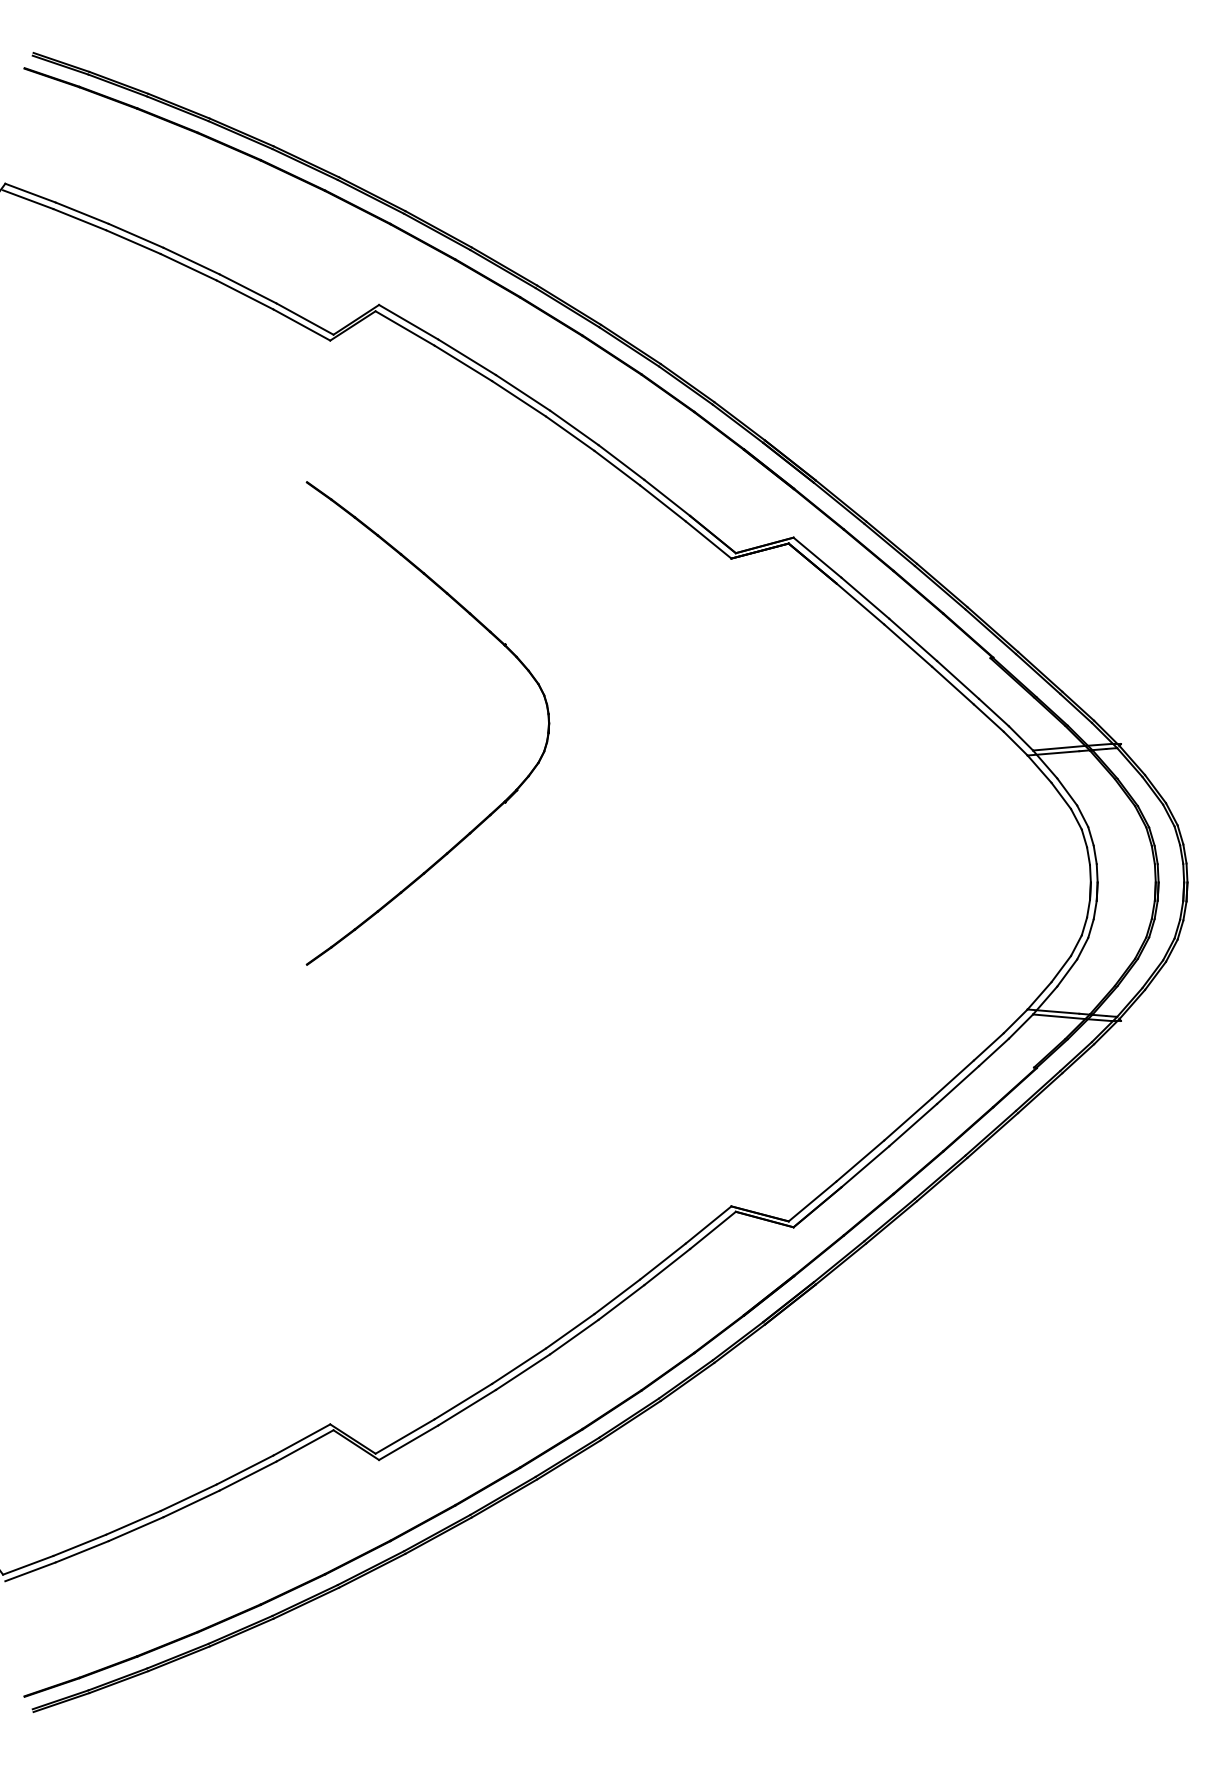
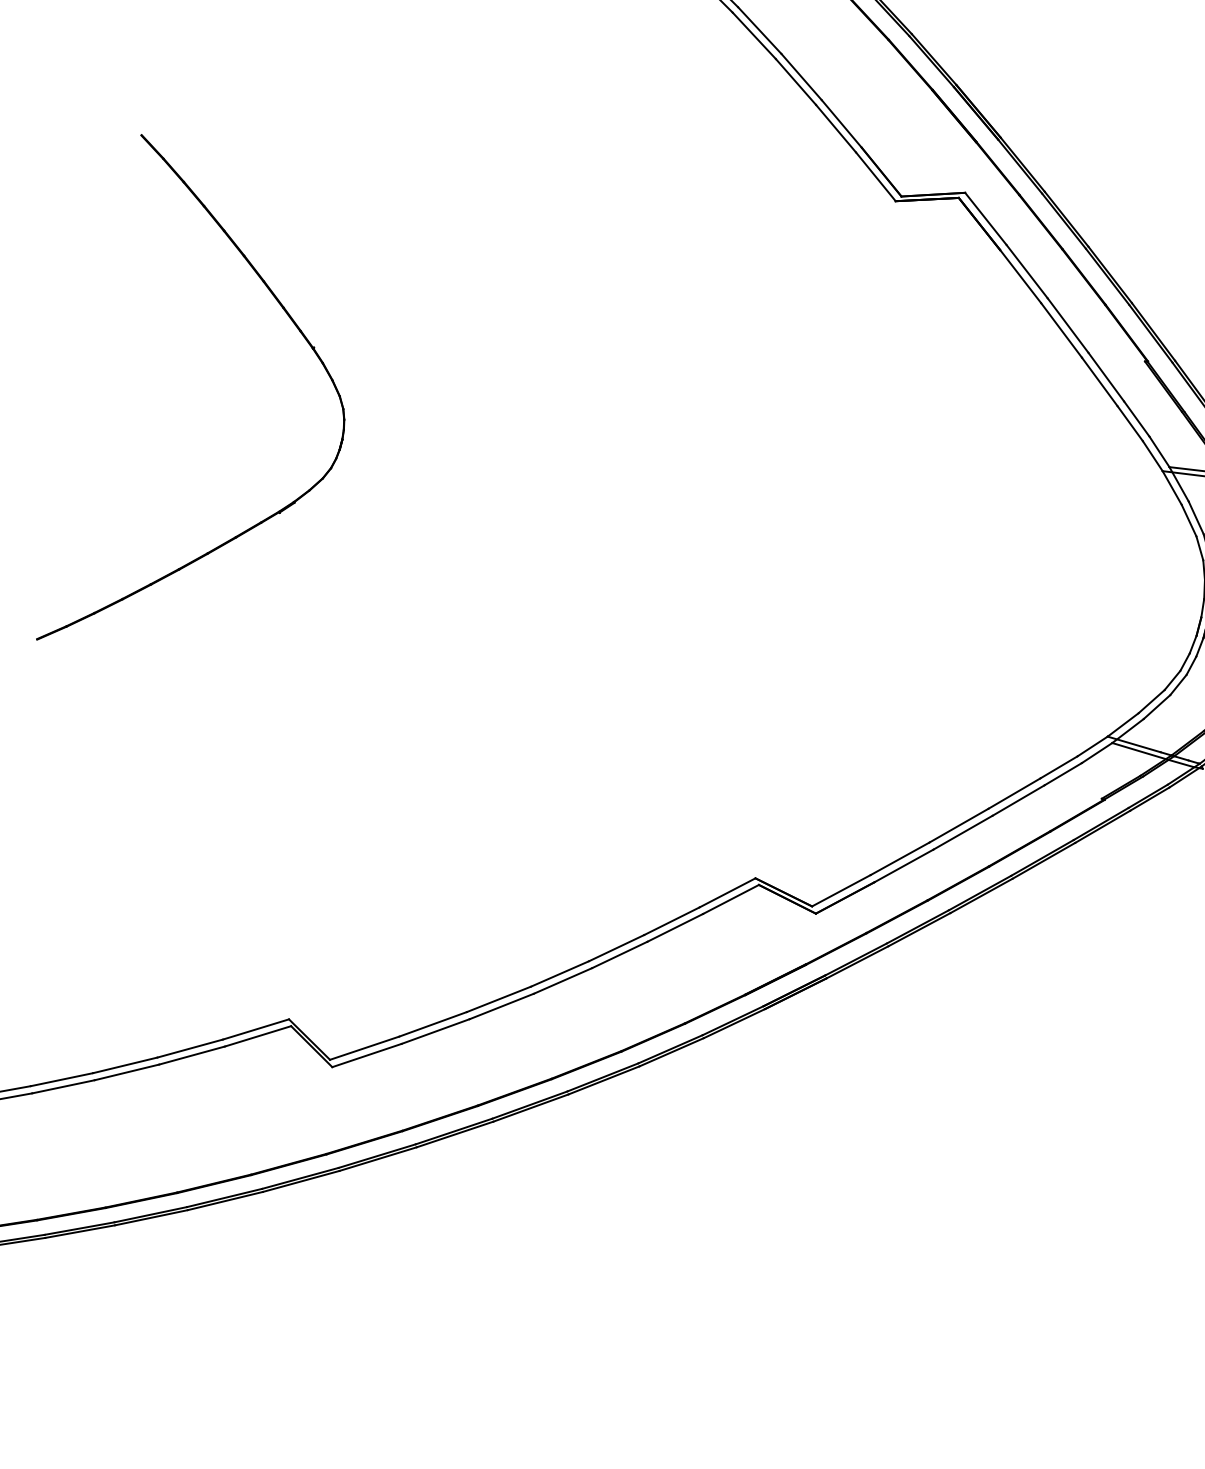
part: (498, 641) -> (307, 343), moved

